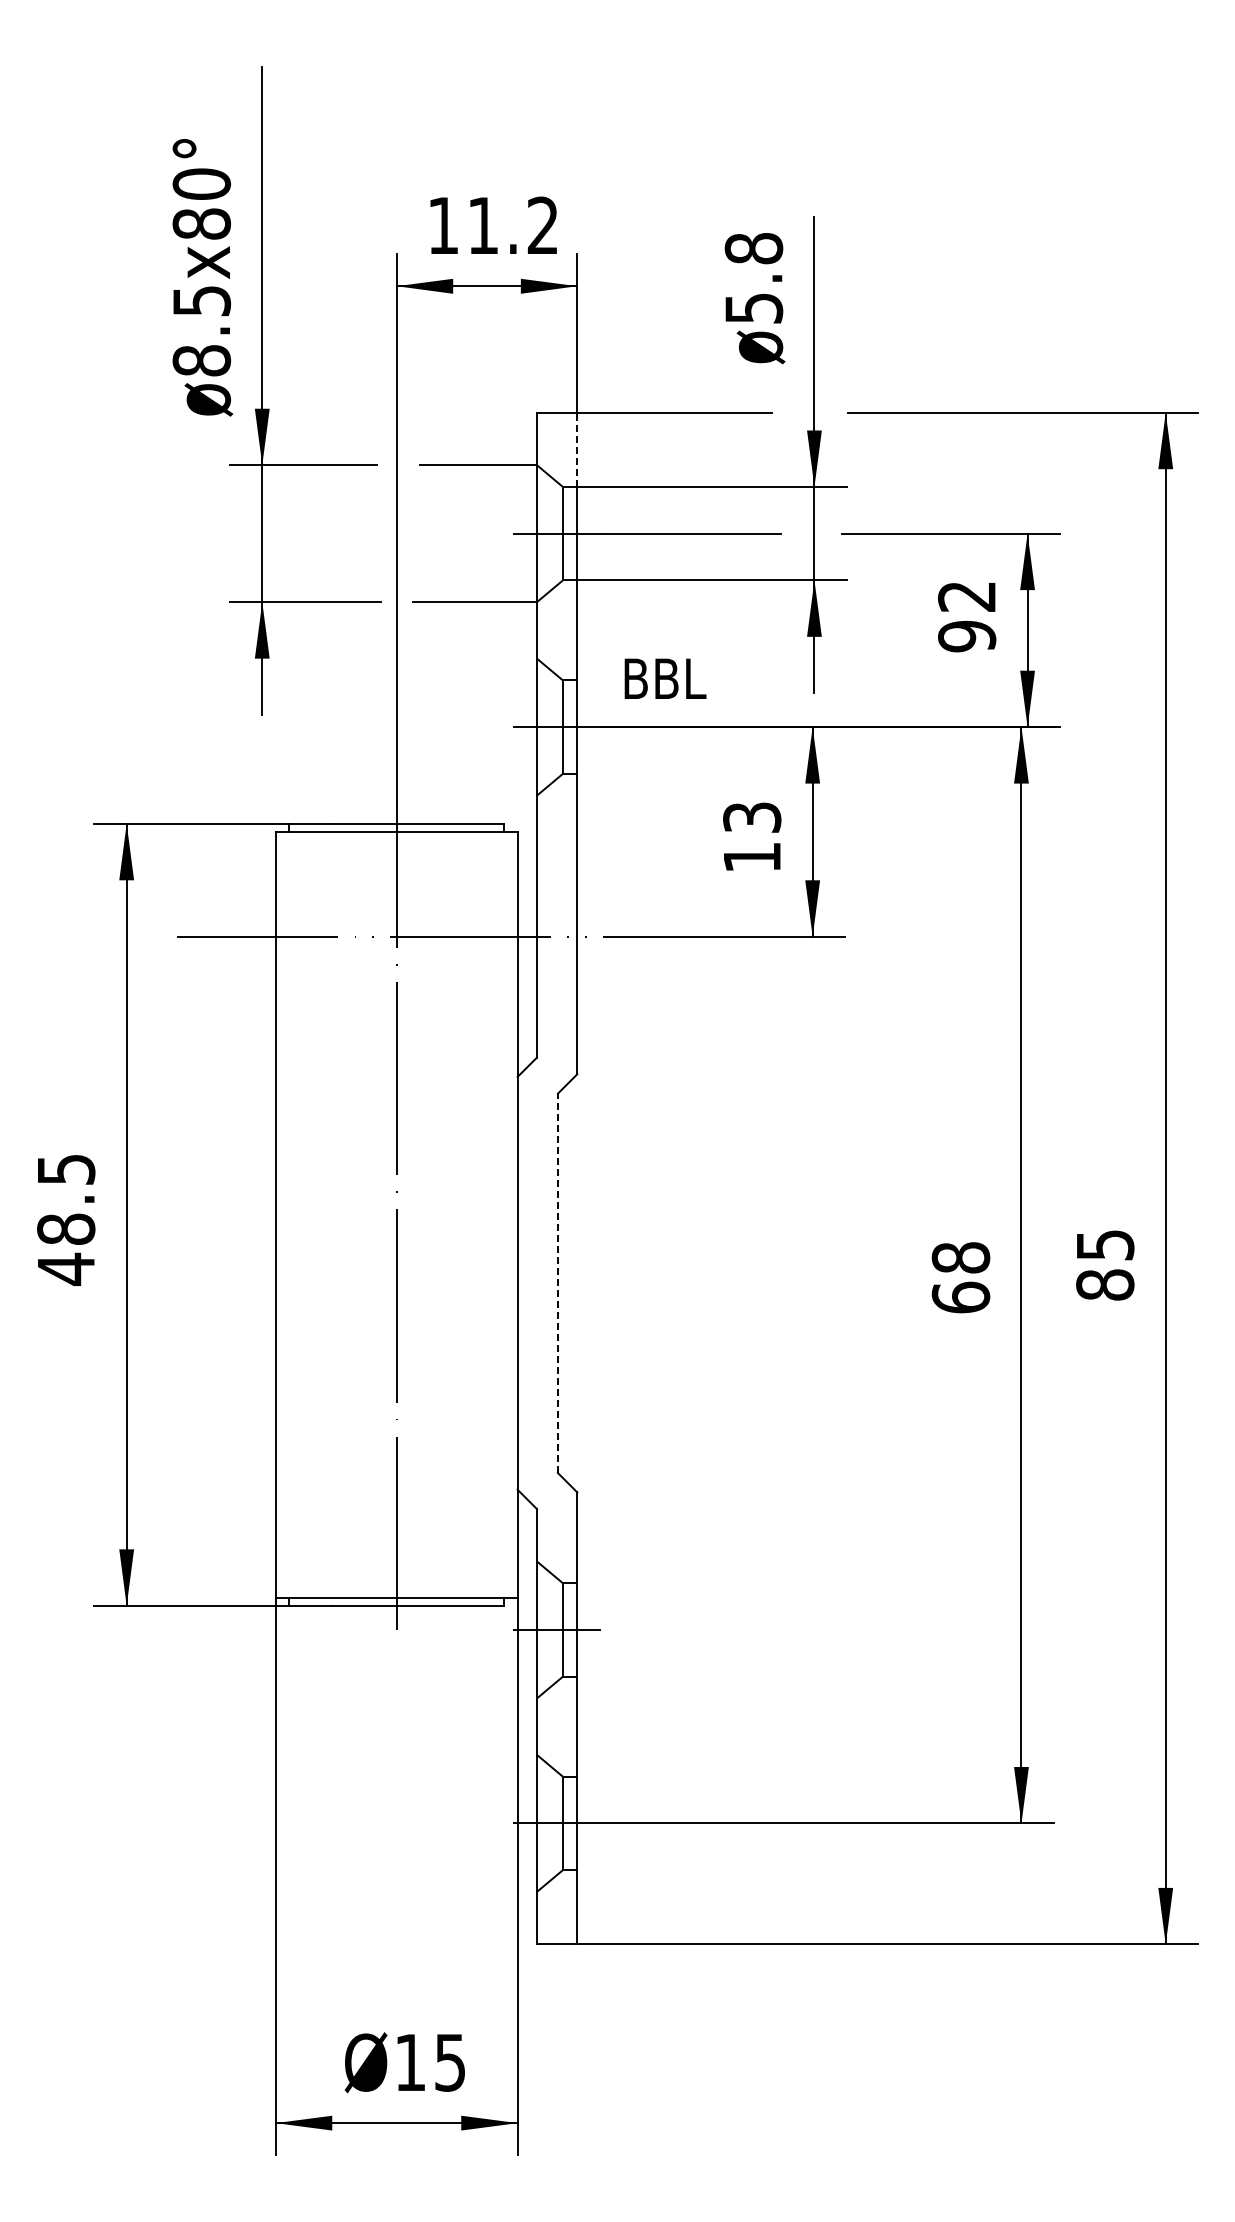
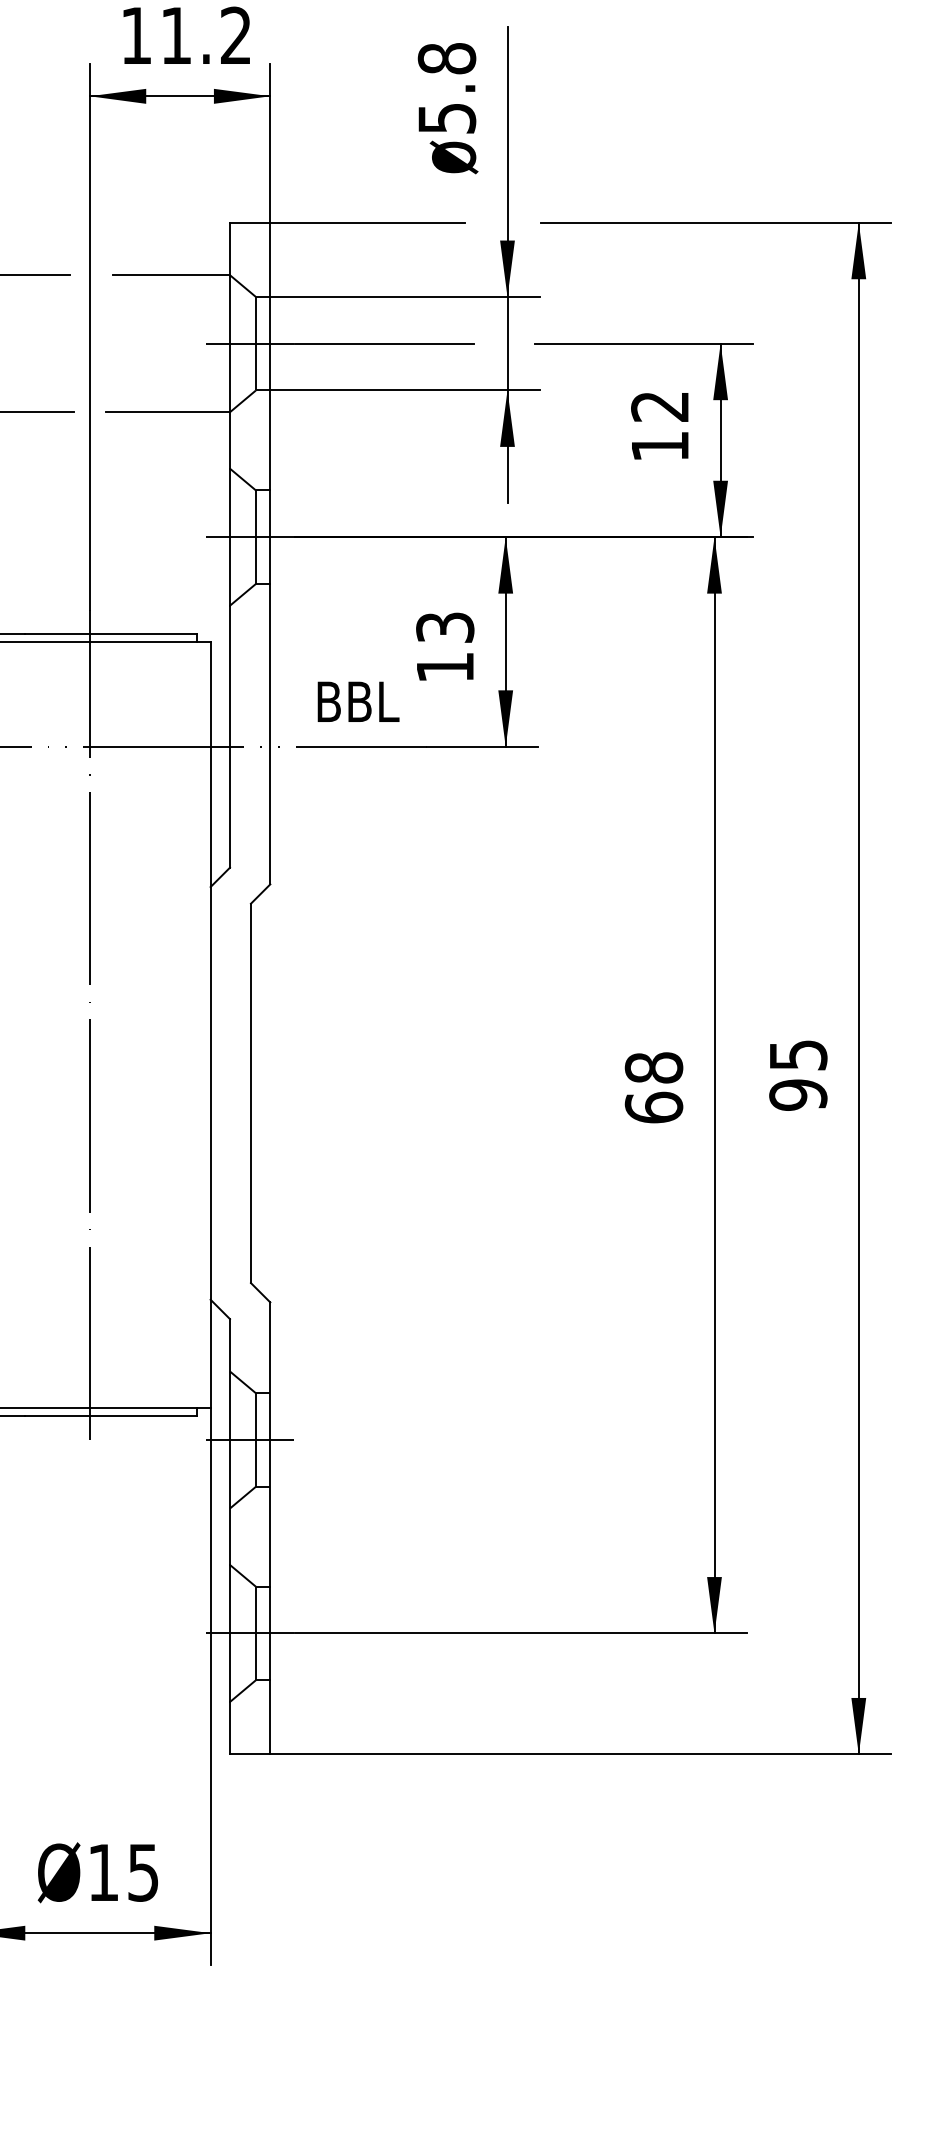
line: (577, 449) -> (270, 259), dashed -> solid
text: (967, 636) -> (660, 446), 92 -> 12
text: (665, 678) -> (358, 701), moved
line: (557, 1283) -> (250, 1093), dashed -> solid
text: (1105, 1284) -> (798, 1094), 85 -> 95

